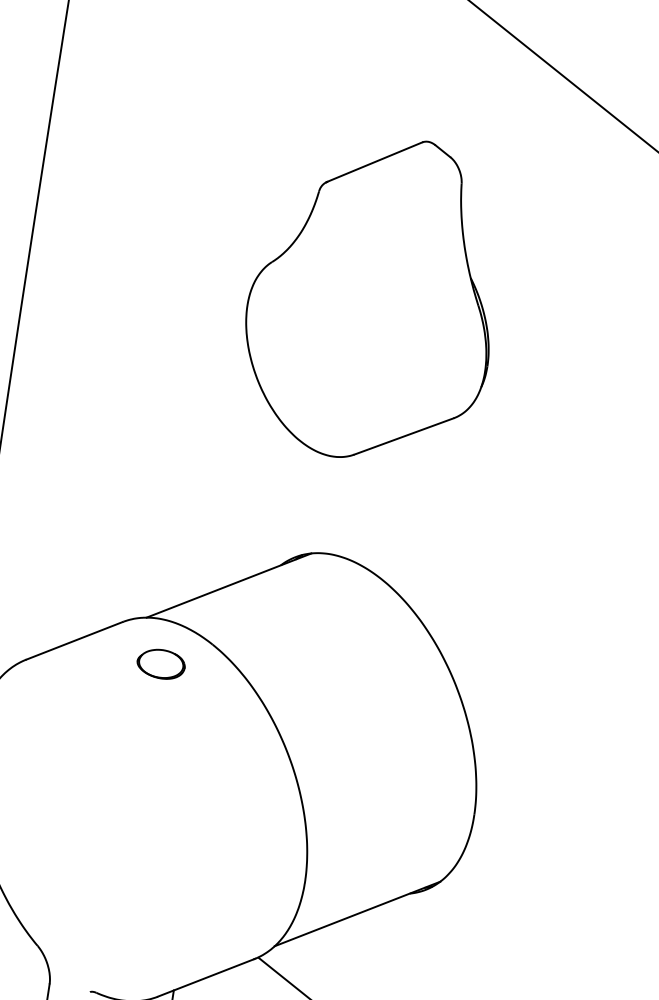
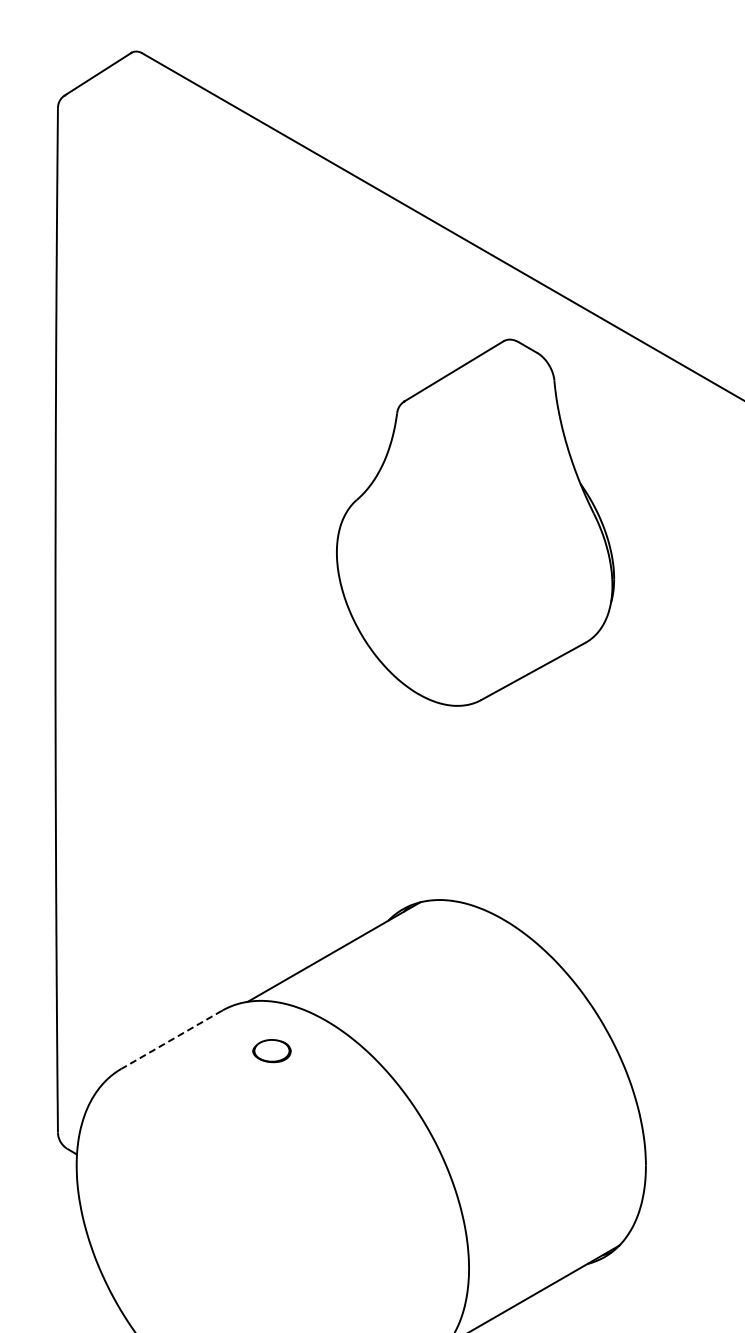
part: (373, 297) -> (475, 522), moved
line: (74, 641) -> (171, 1040), solid -> dashed
part: (160, 663) -> (271, 1050), size x0.7

